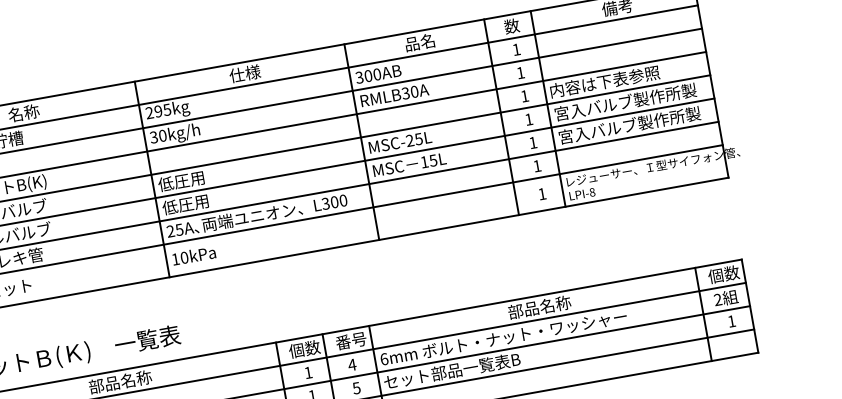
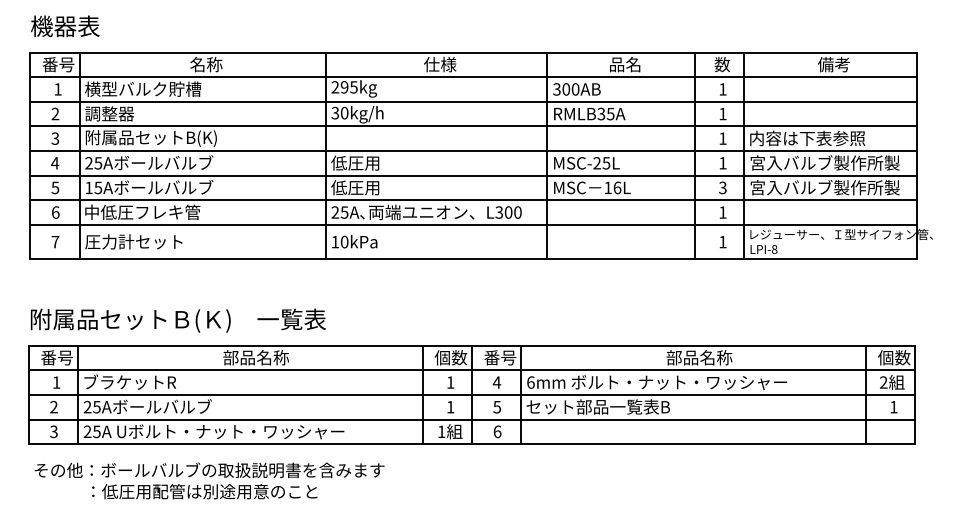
text: (414, 91) -> (610, 113), RMLB30A -> RMLB35A
text: (532, 142) -> (722, 187), 1 -> 3
text: (433, 160) -> (617, 187), 15L -> 16L

